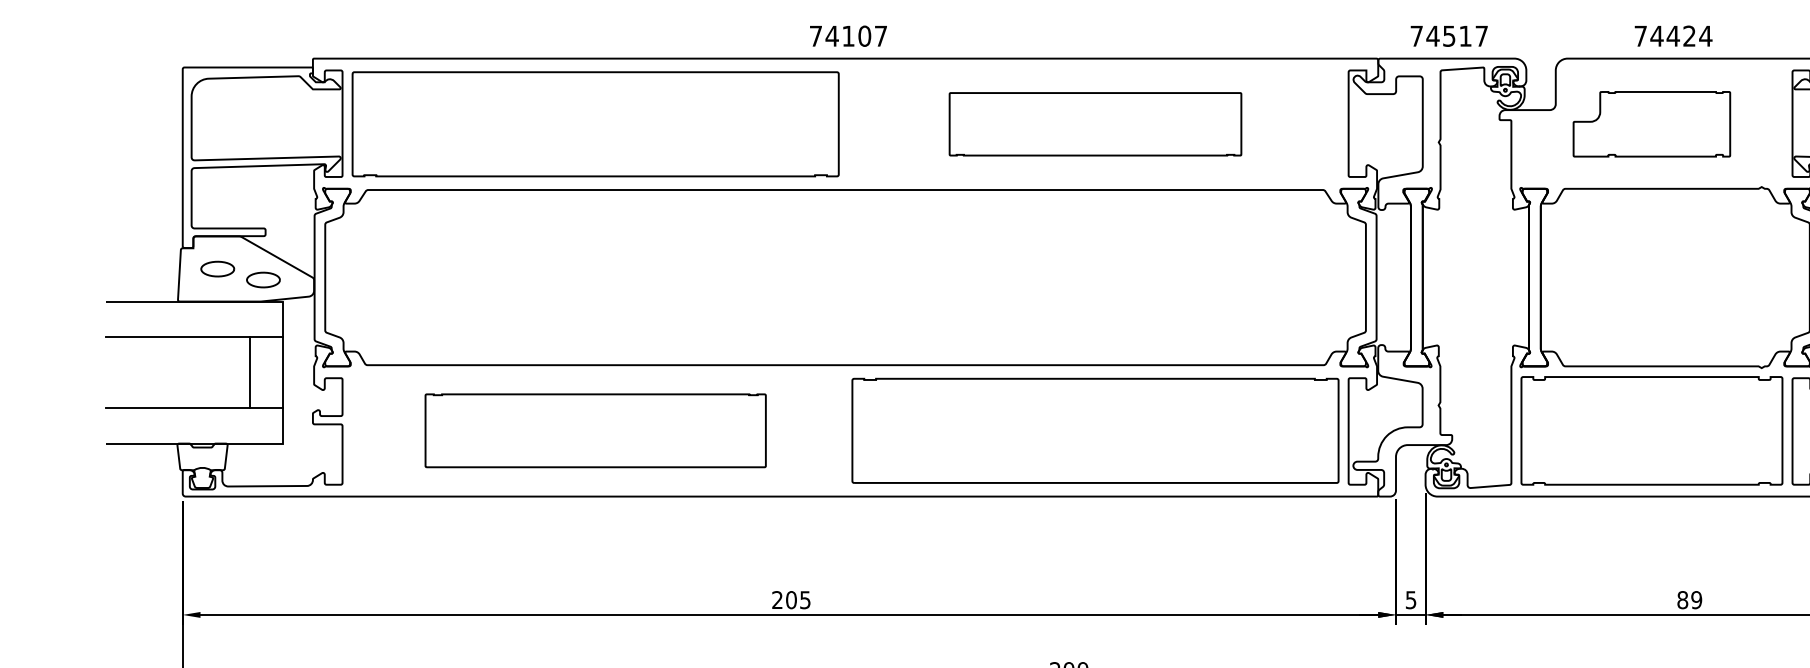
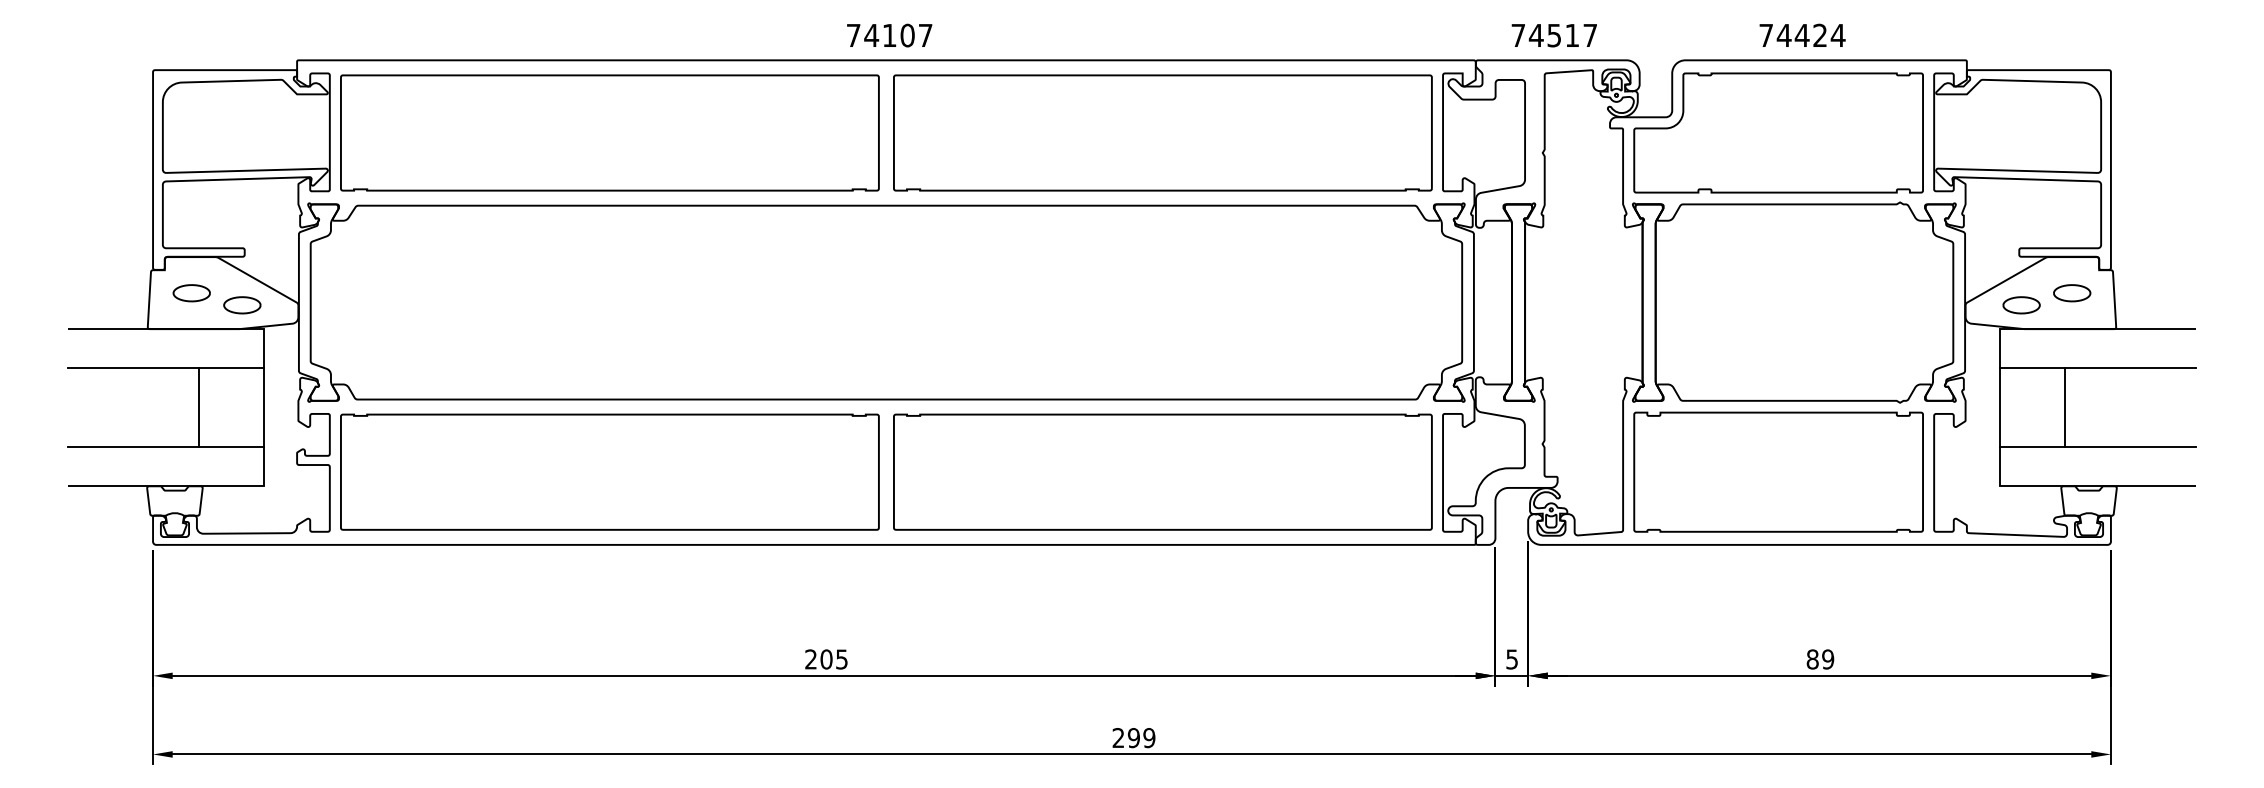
part: (1095, 123) -> (1162, 132), size x1.67
part: (1651, 123) -> (1778, 132), size x1.67
line: (250, 372) -> (198, 407), moved
part: (595, 430) -> (609, 471), size x1.43

